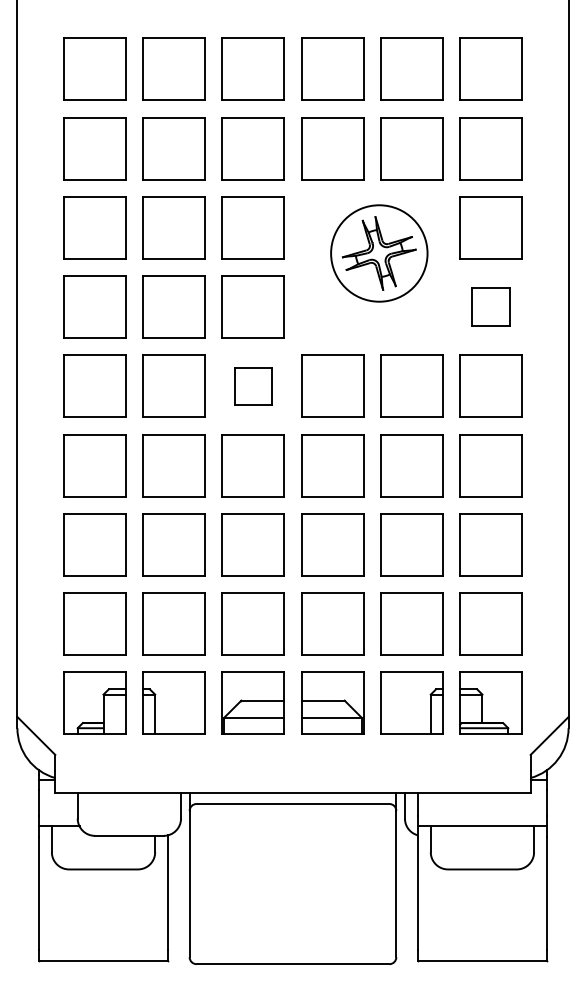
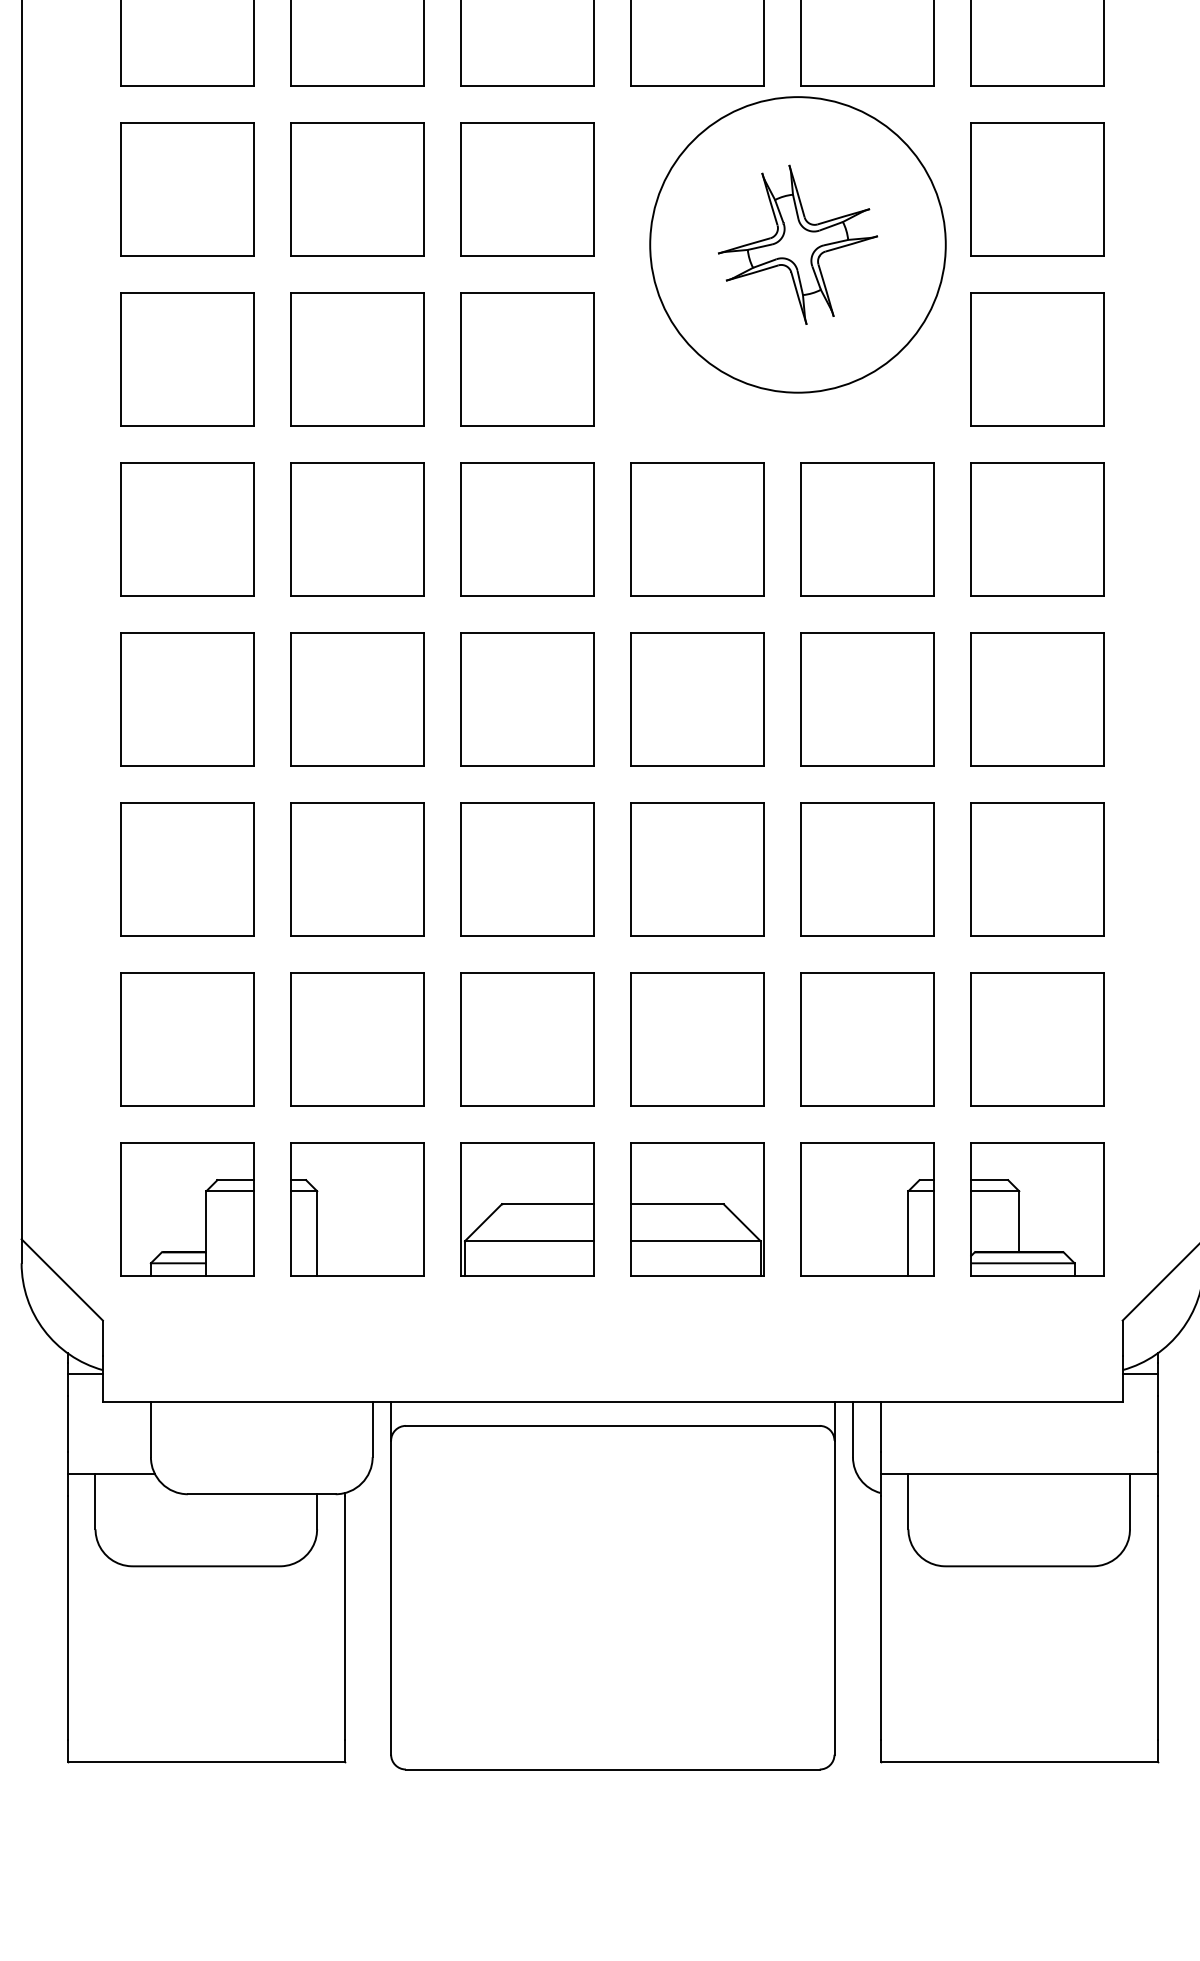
circle: (379, 253) -> (798, 244), size x1.43
part: (490, 306) -> (1036, 358), size x1.67
part: (252, 385) -> (525, 528), size x1.67

